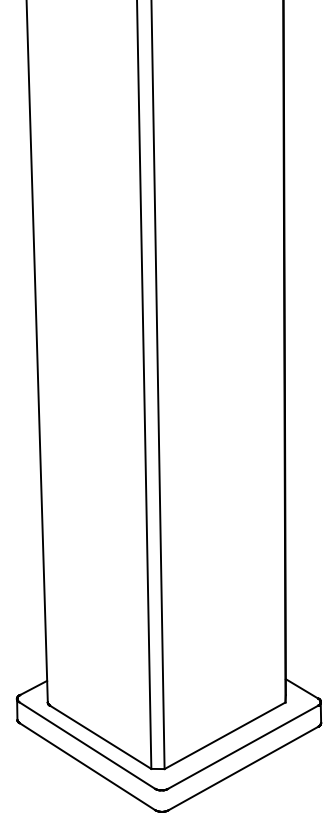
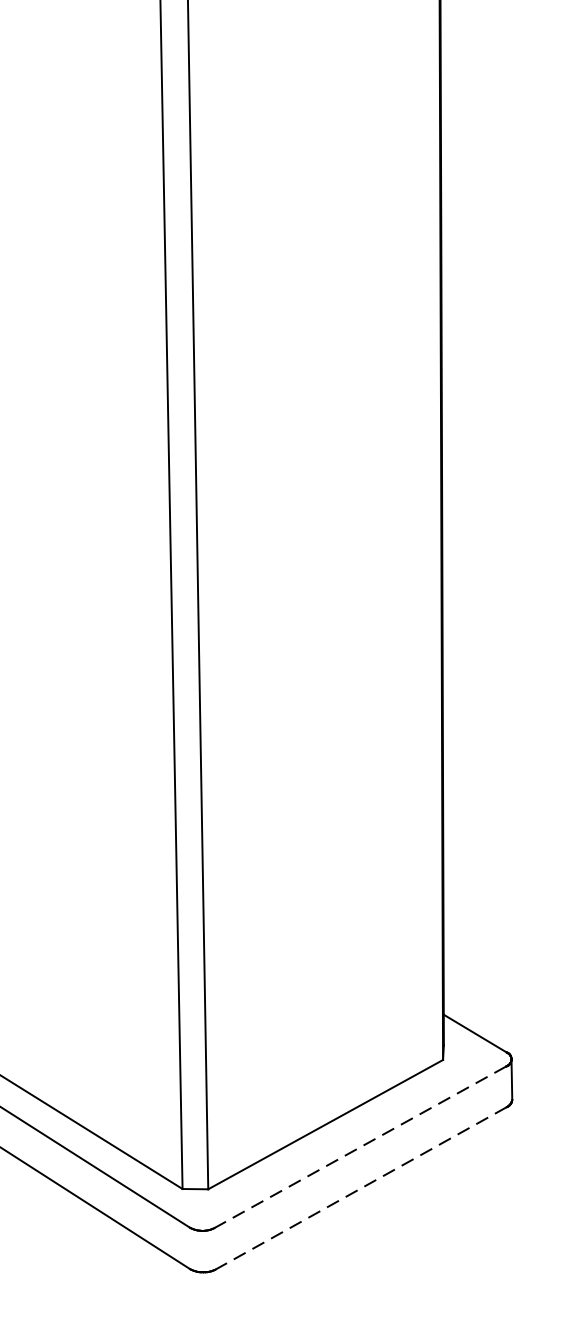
line: (242, 747) -> (359, 1147), solid -> dashed
line: (243, 768) -> (361, 1188), solid -> dashed

